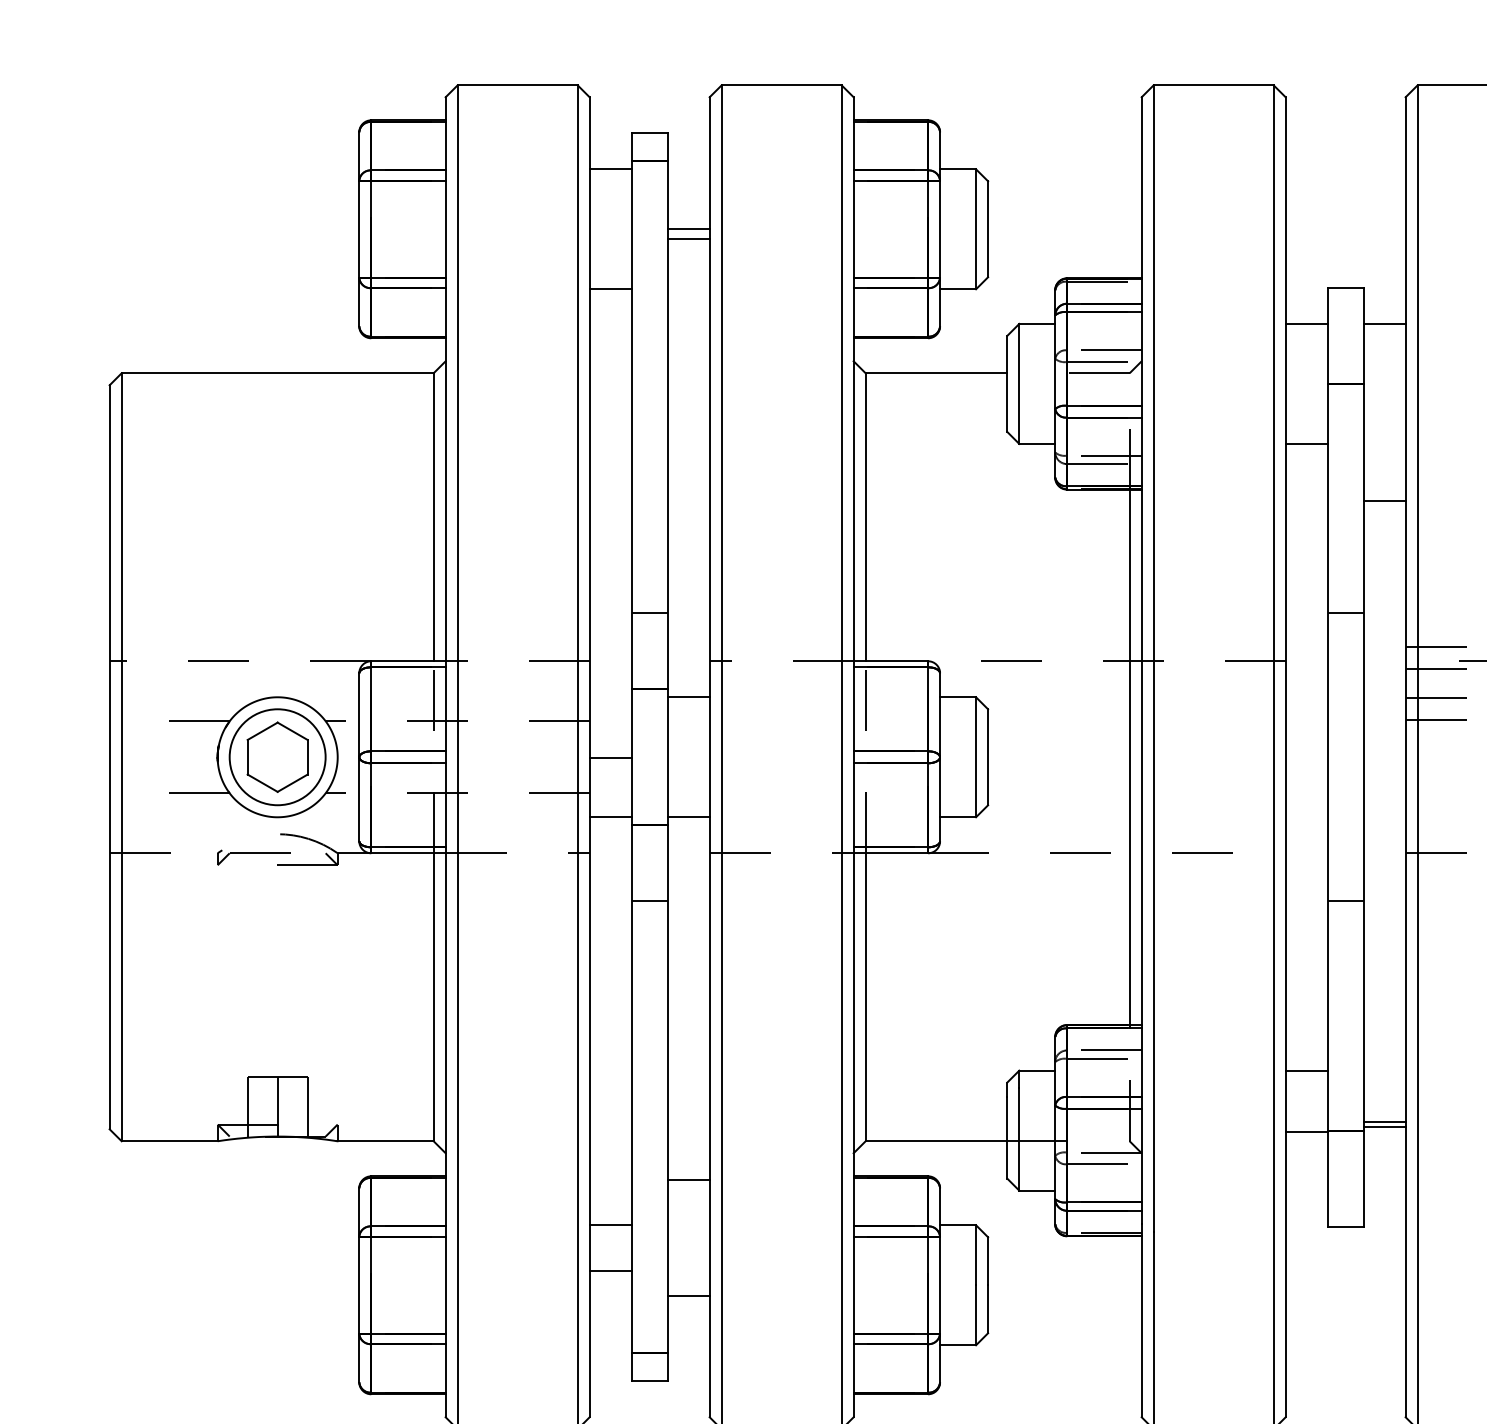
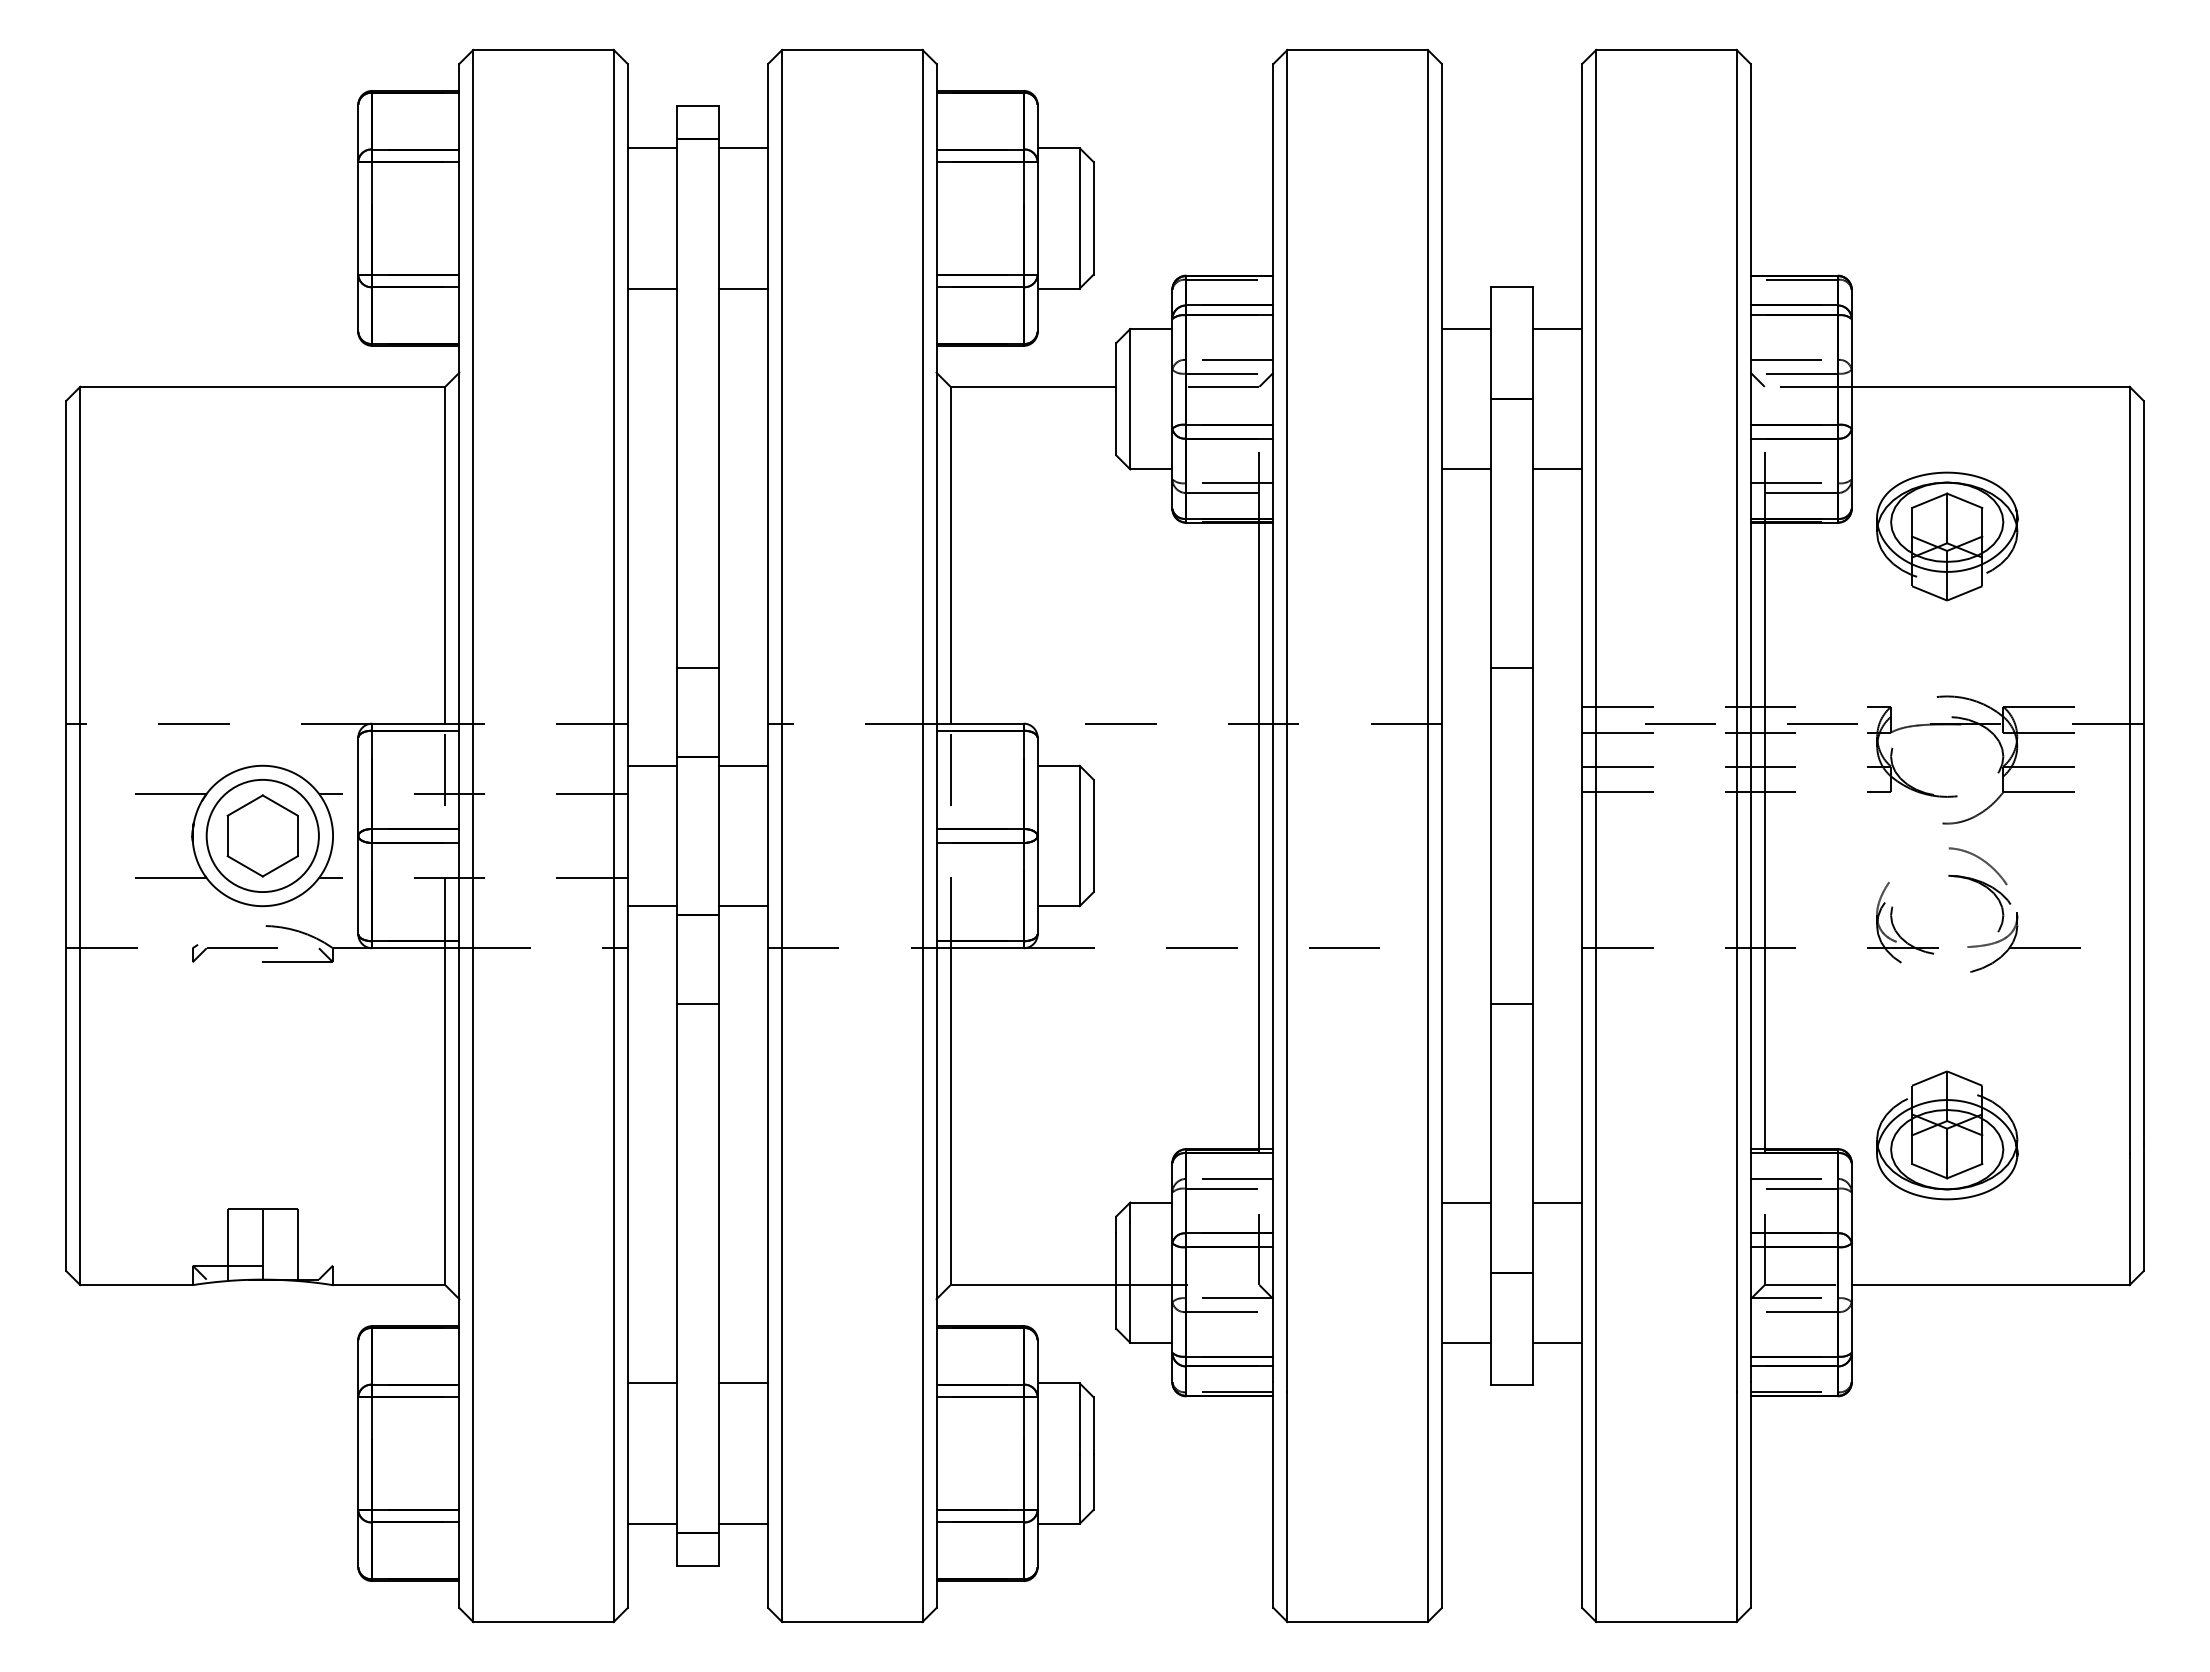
line: (688, 229) -> (743, 148), moved
line: (688, 238) -> (743, 288), moved
line: (1384, 501) -> (1557, 469), moved
line: (609, 757) -> (651, 765), moved
line: (1384, 1121) -> (1557, 1202), moved
line: (1384, 1127) -> (1557, 1342), moved
line: (1306, 1131) -> (1466, 1342), moved
line: (688, 1180) -> (743, 1383), moved
line: (609, 1270) -> (651, 1523), moved
line: (688, 1295) -> (743, 1523), moved

